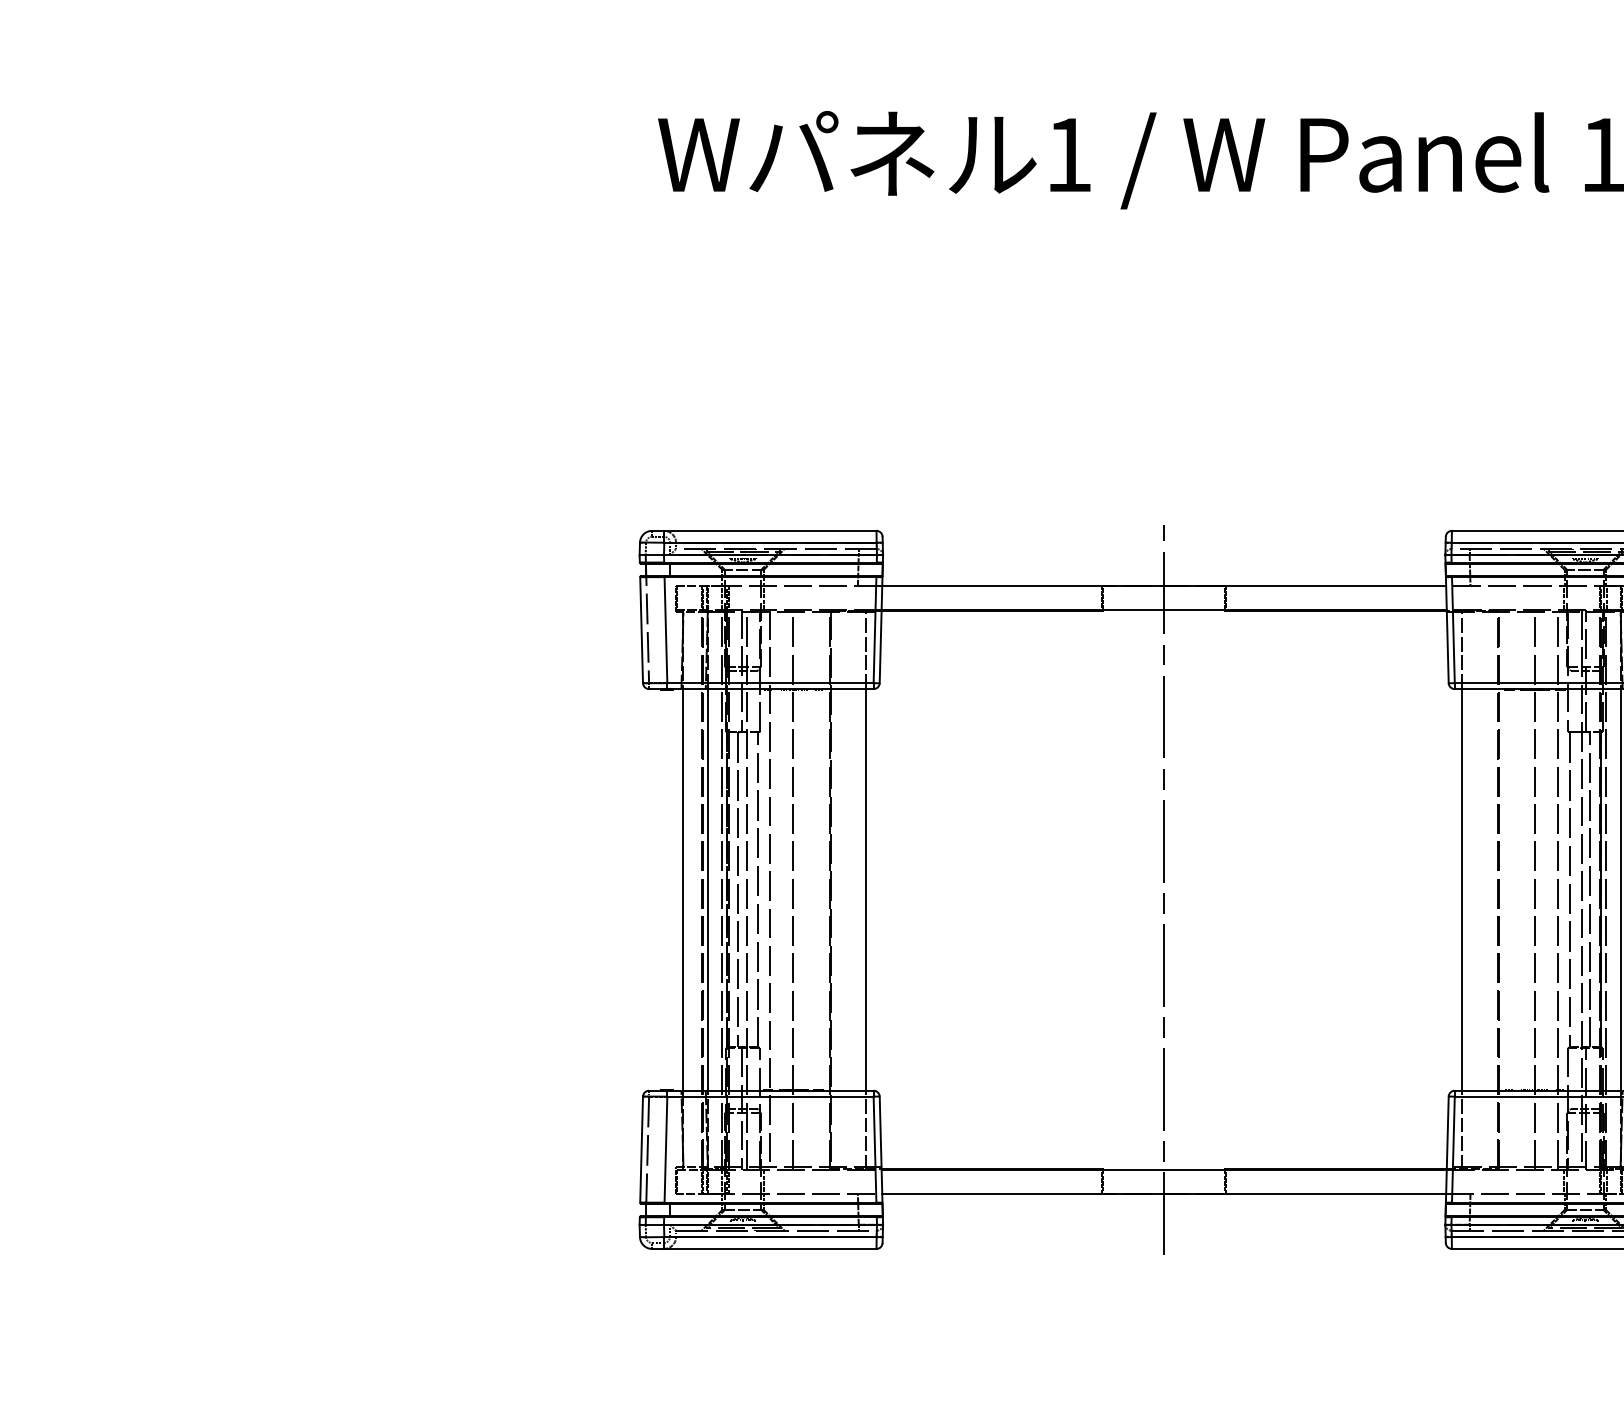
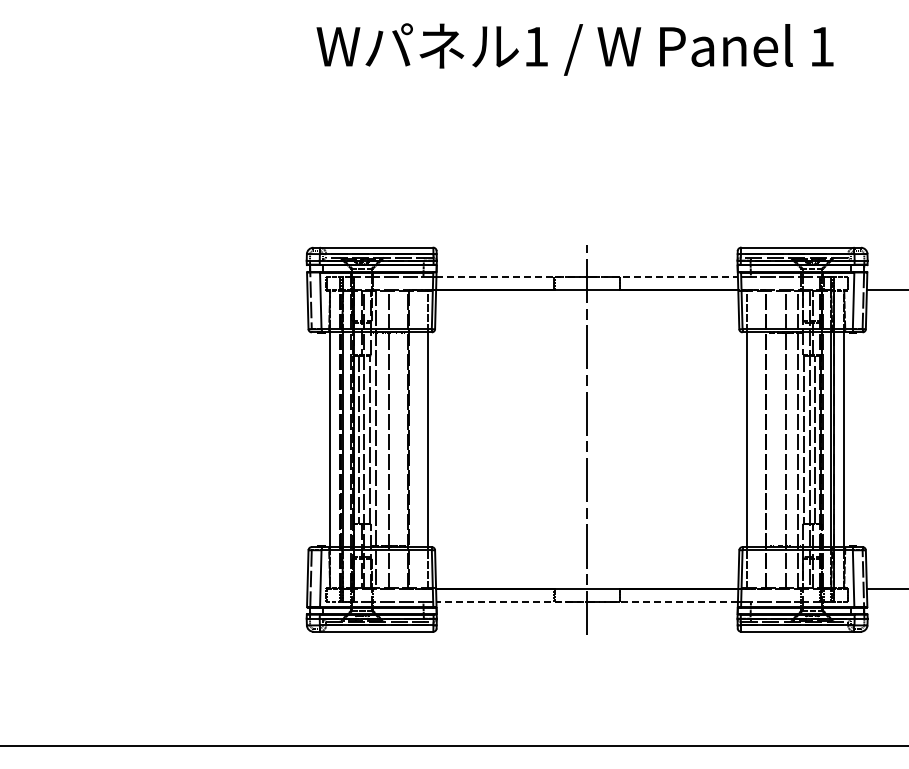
line: (1164, 586) -> (587, 277), solid -> dashed
line: (1164, 1194) -> (587, 602), solid -> dashed

